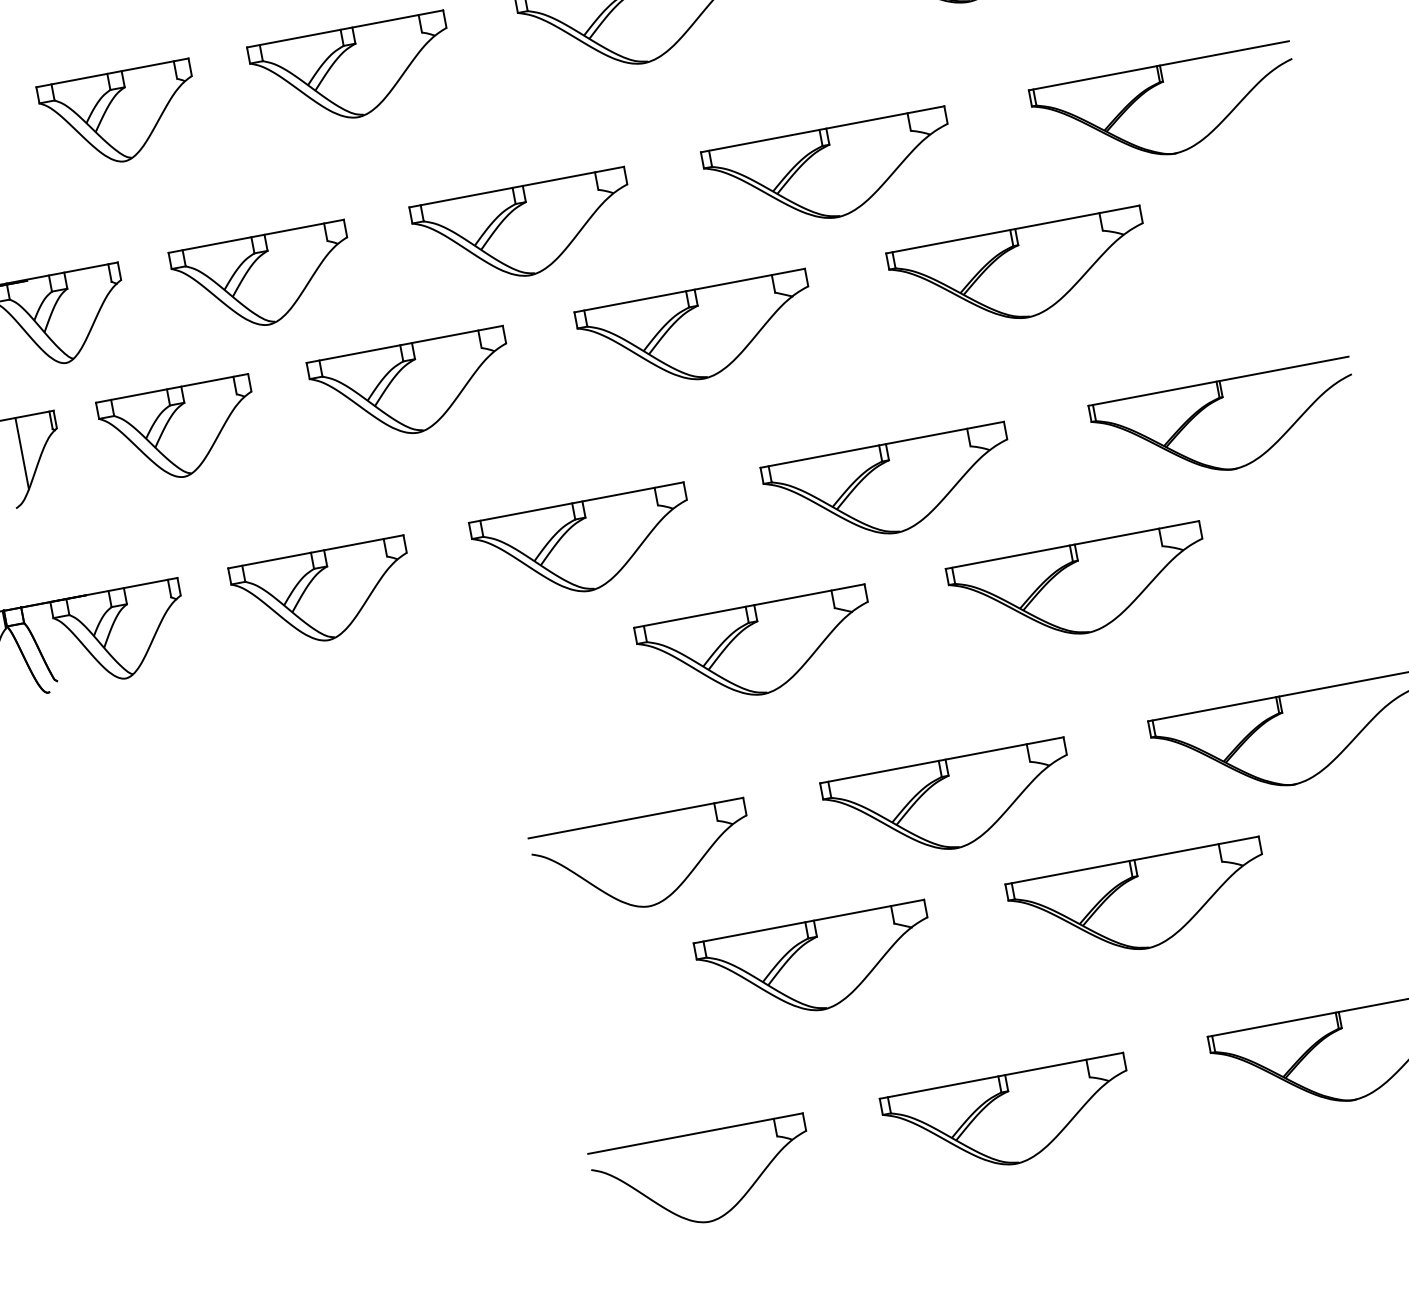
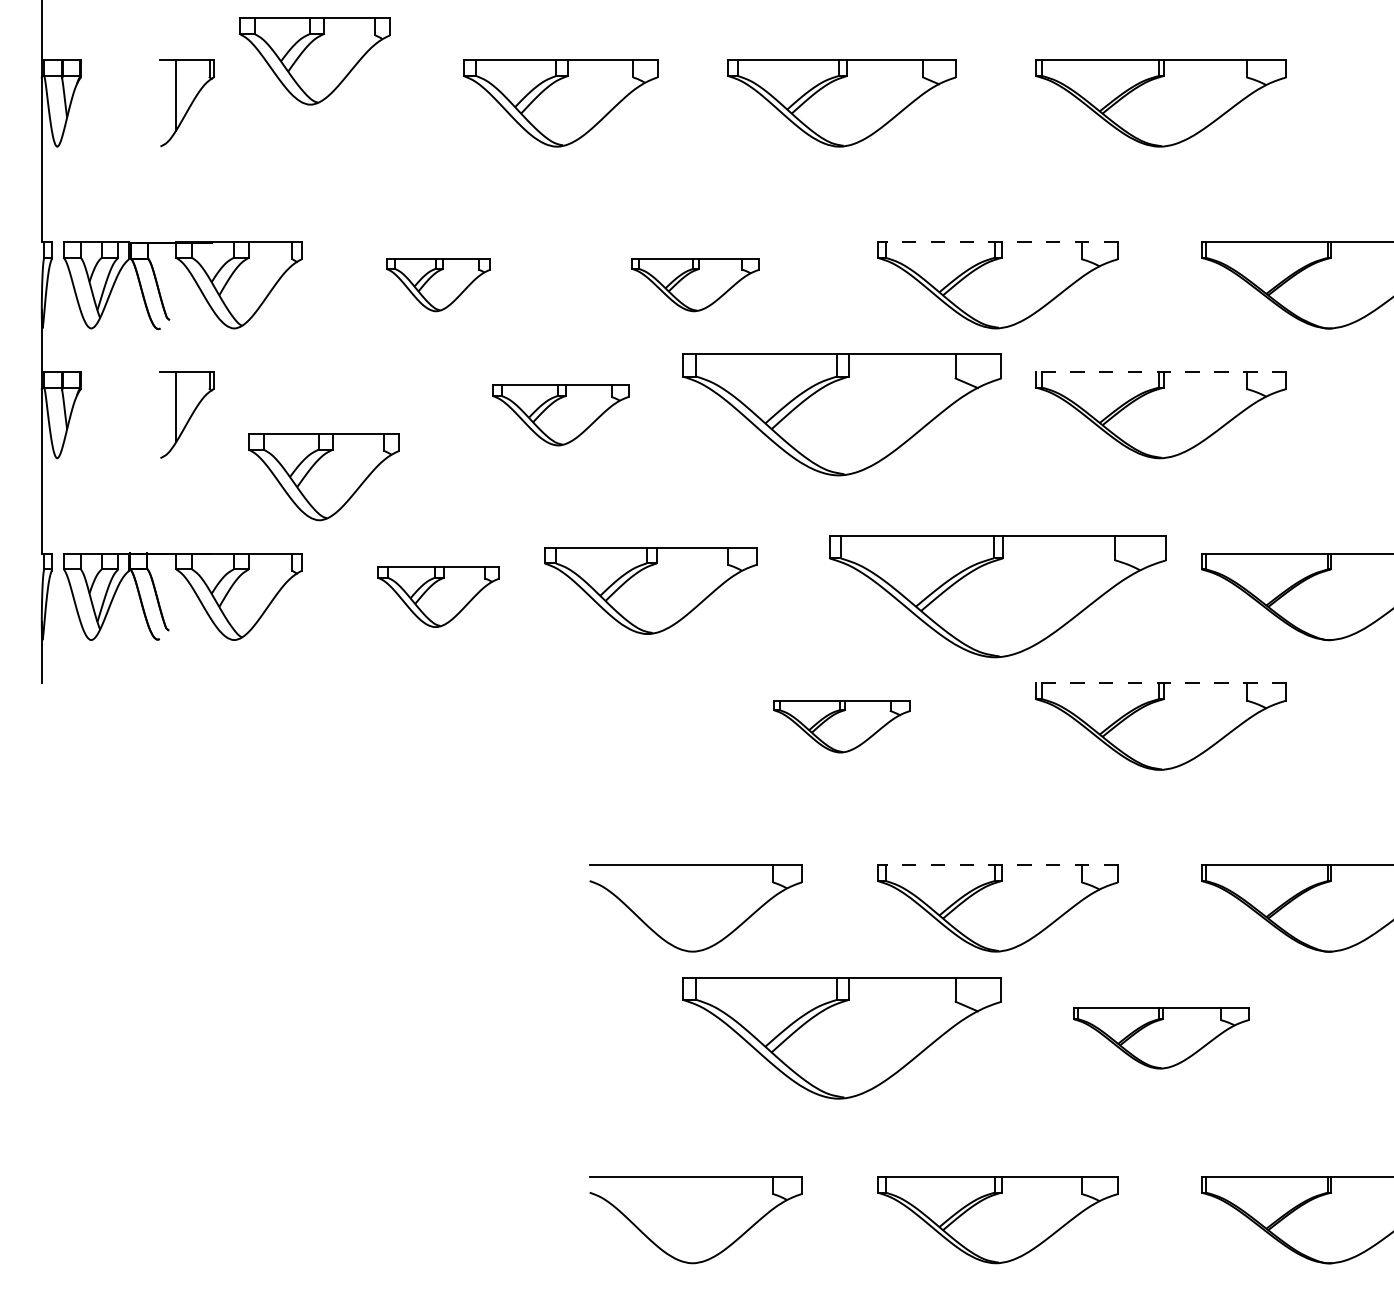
part: (120, 116) -> (314, 61), moved
line: (822, 128) -> (997, 241), solid -> dashed
line: (1012, 229) -> (1160, 371), solid -> dashed
part: (524, 231) -> (695, 285), size x0.6
part: (264, 280) -> (438, 285), size x0.6
part: (697, 334) -> (841, 415), size x1.4
part: (412, 388) -> (560, 415), size x0.7
part: (180, 432) -> (323, 477), moved
part: (890, 488) -> (997, 596), size x1.4
line: (1071, 545) -> (1160, 683), solid -> dashed
part: (584, 546) -> (650, 590), moved
part: (324, 595) -> (438, 596), size x0.7
part: (756, 649) -> (841, 726), size x0.6
line: (941, 760) -> (997, 865), solid -> dashed
part: (1139, 904) -> (1160, 1038), size x0.7
part: (816, 965) -> (841, 1038), size x1.4

